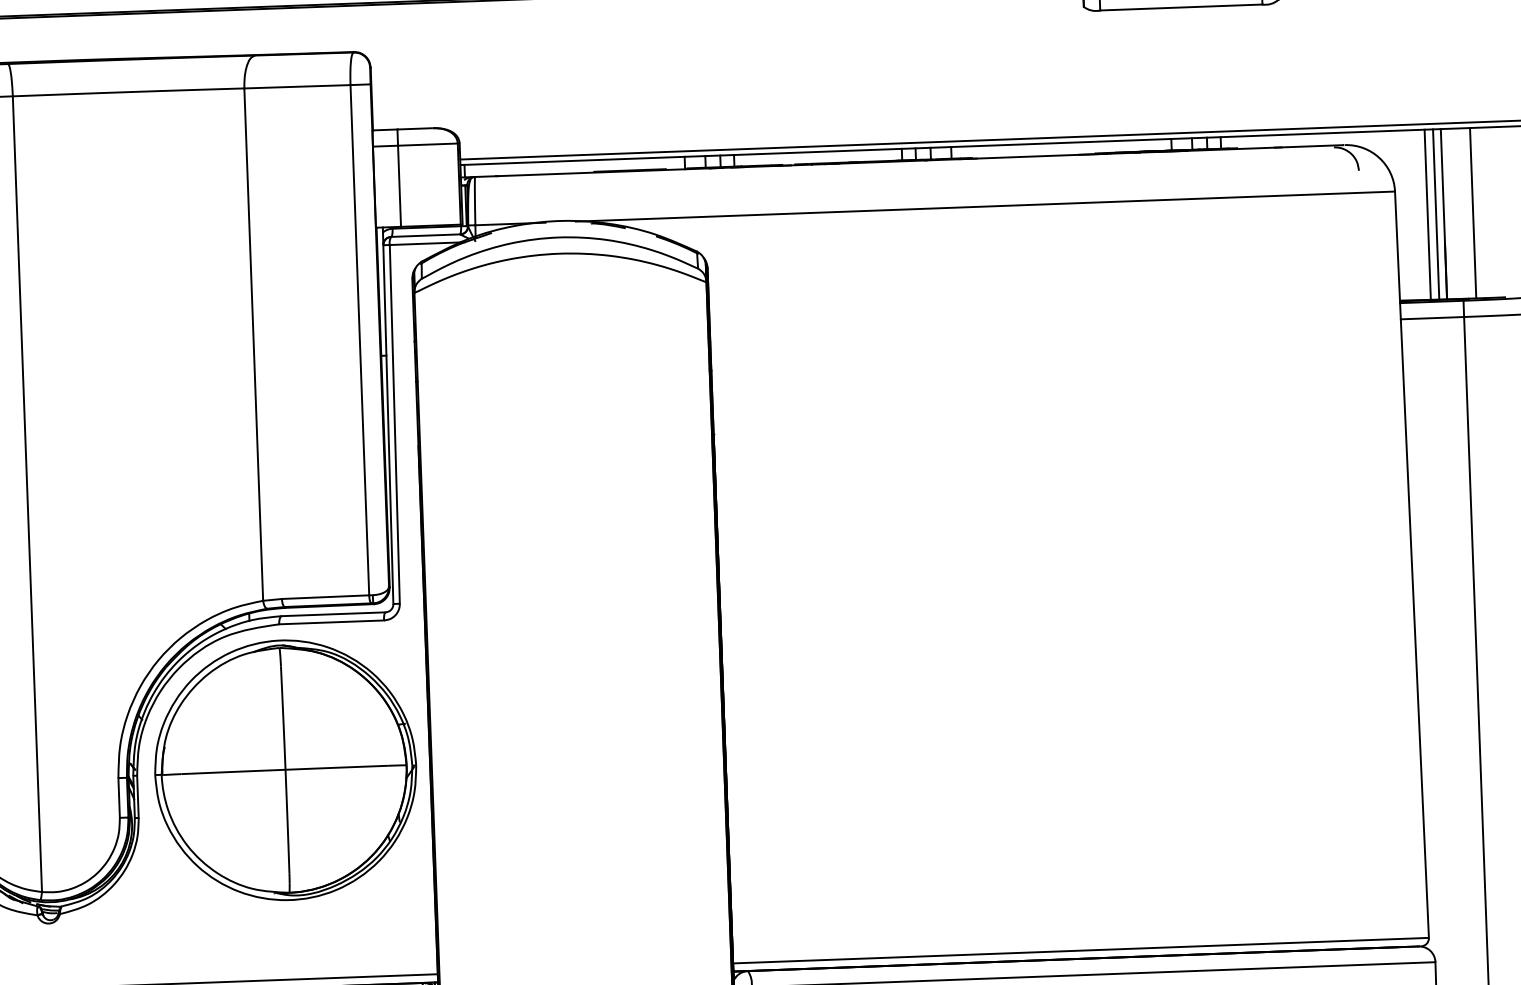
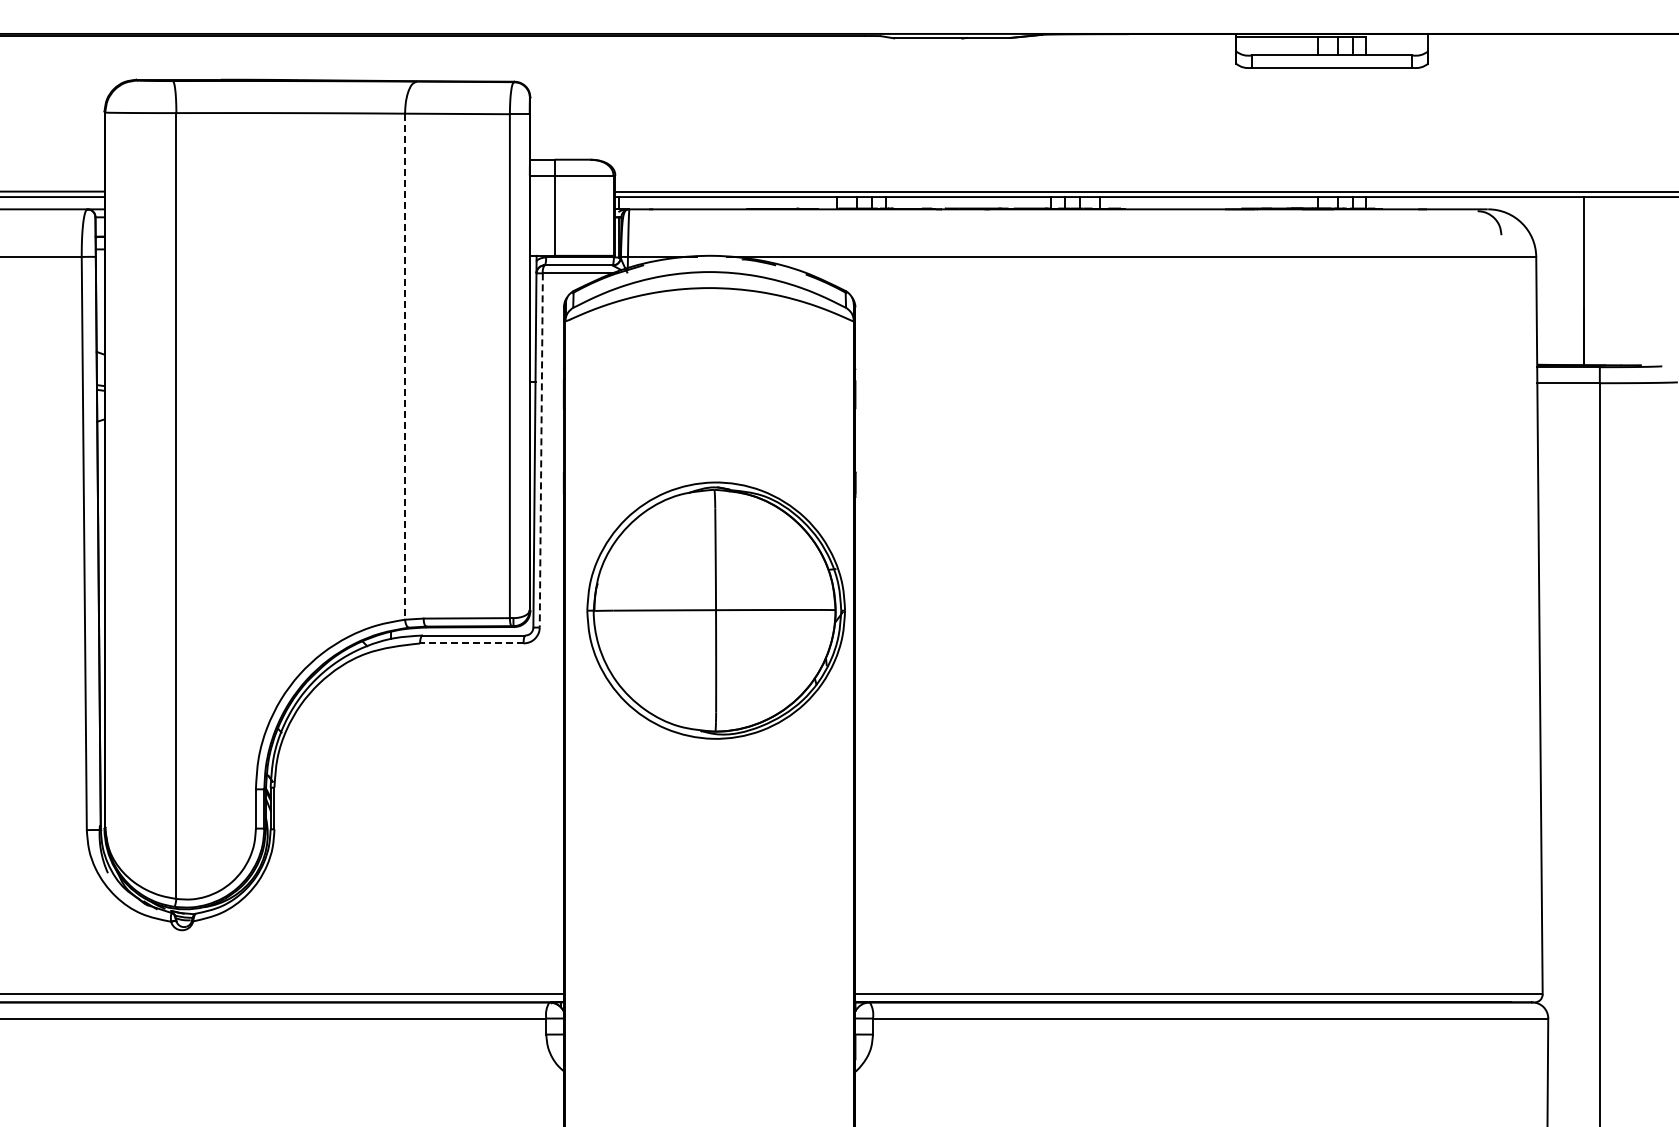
line: (1473, 213) -> (1612, 281), removed
line: (1435, 214) -> (1575, 281), removed
line: (1427, 215) -> (1567, 281), removed
line: (254, 345) -> (405, 367), solid -> dashed
line: (395, 424) -> (541, 450), solid -> dashed
line: (331, 622) -> (471, 643), solid -> dashed
part: (285, 770) -> (715, 610), moved

